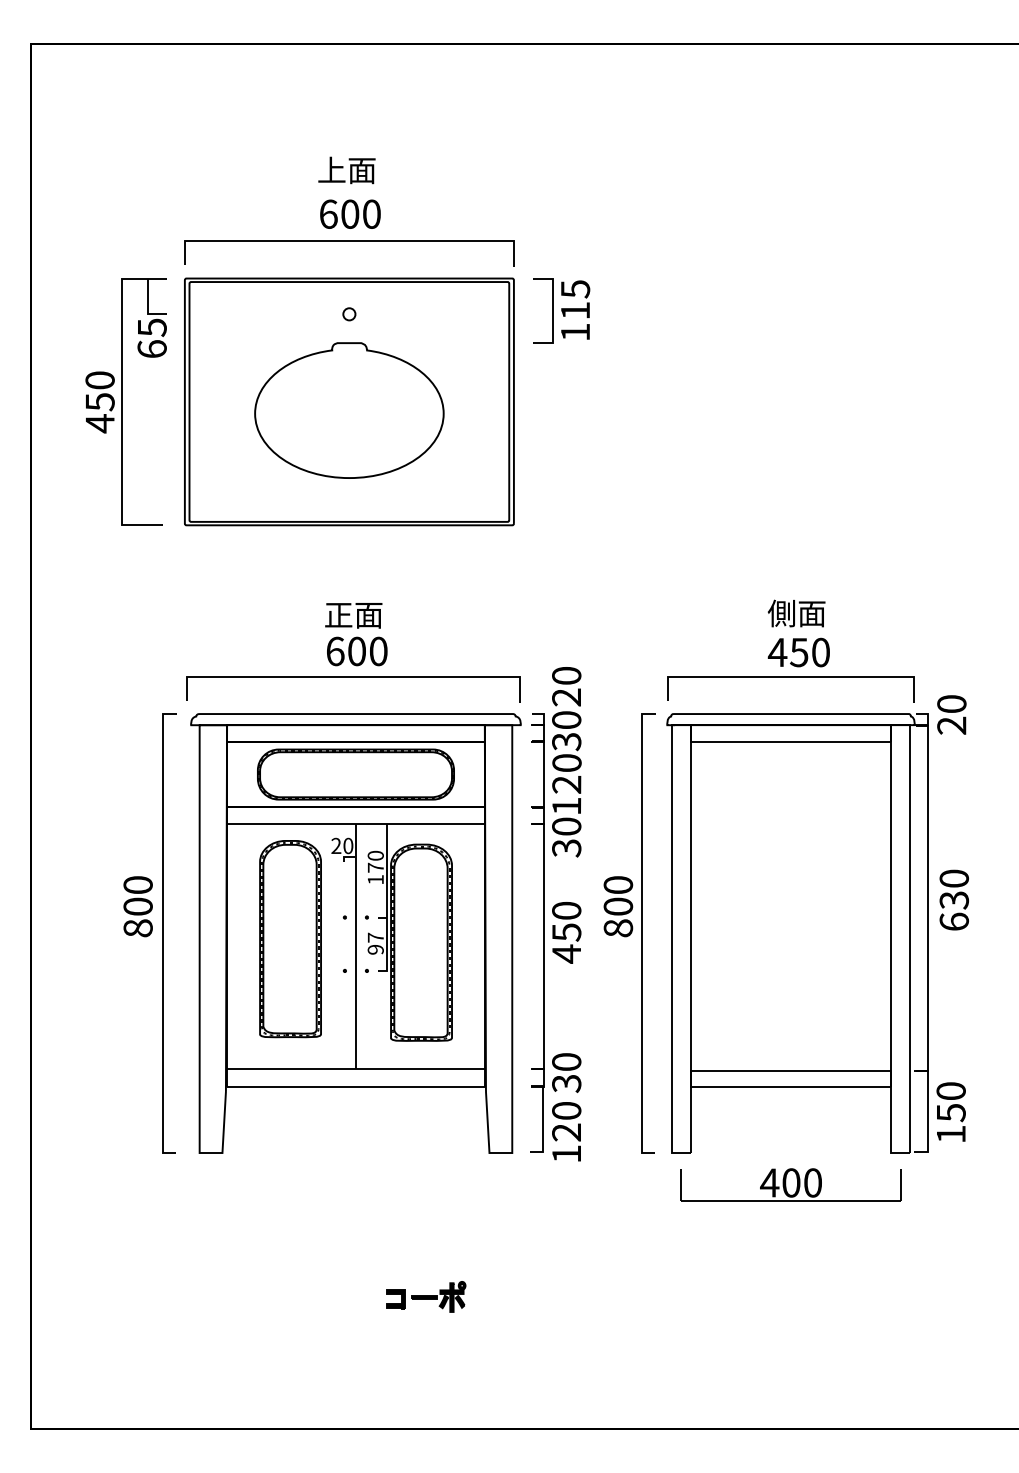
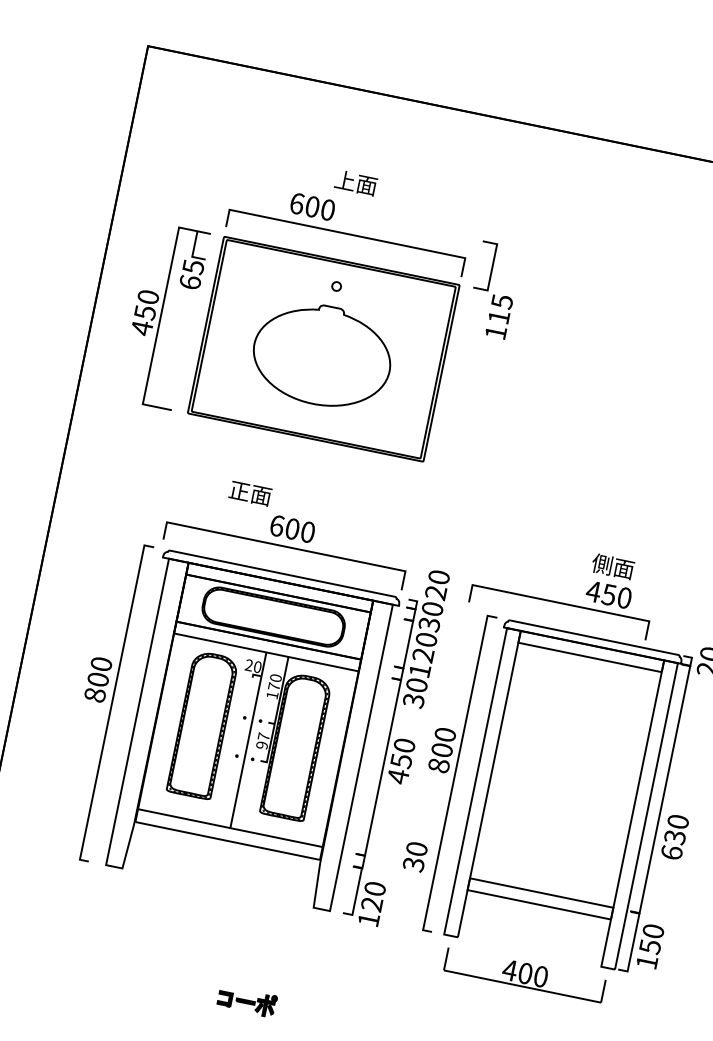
text: (350, 213) -> (312, 206), moved
line: (552, 310) -> (492, 267), moved
text: (353, 615) -> (250, 493), moved
line: (790, 677) -> (560, 603), moved
text: (953, 899) -> (674, 836), moved
text: (566, 1072) -> (415, 856), moved

